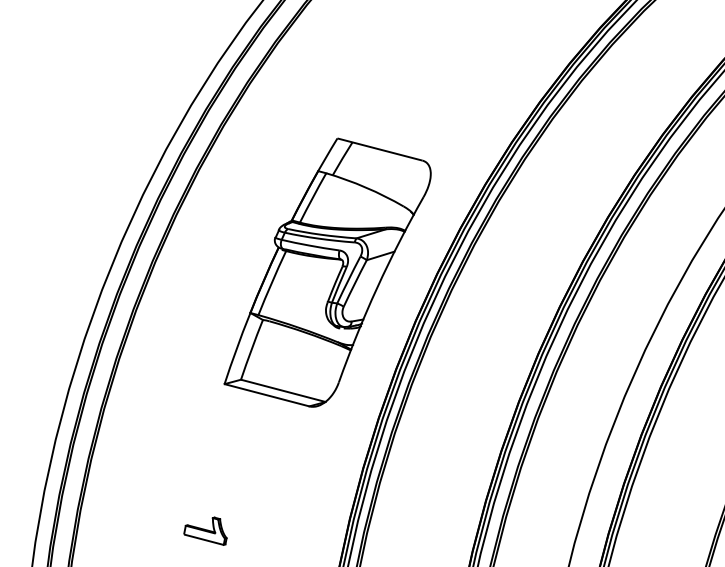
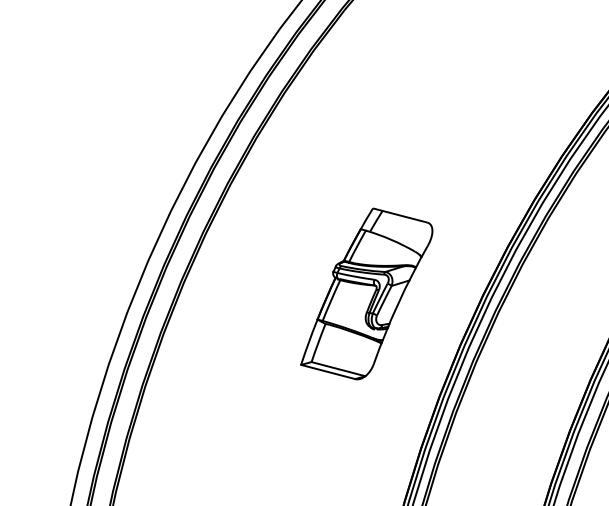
part: (327, 272) -> (366, 293), size x0.6

